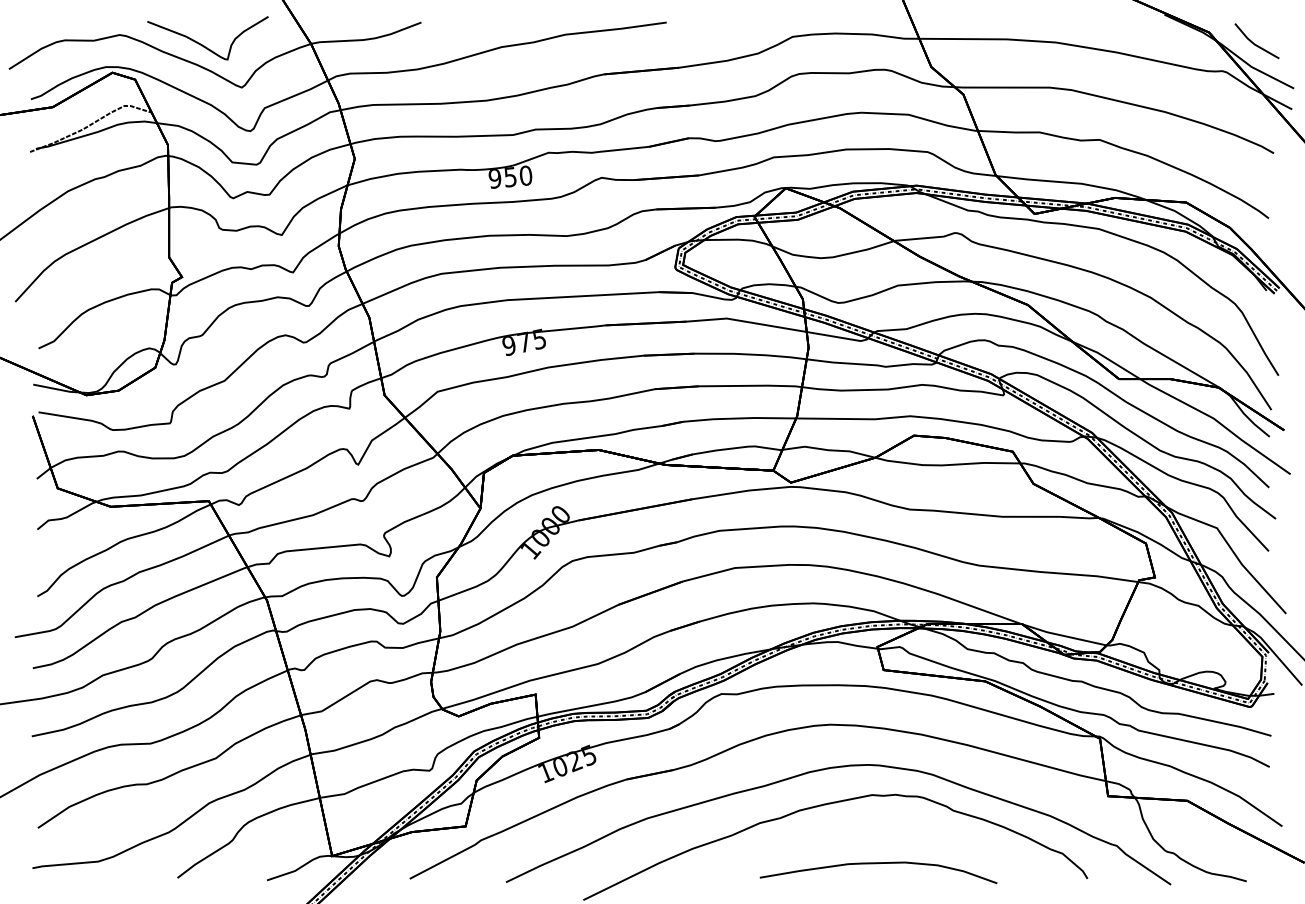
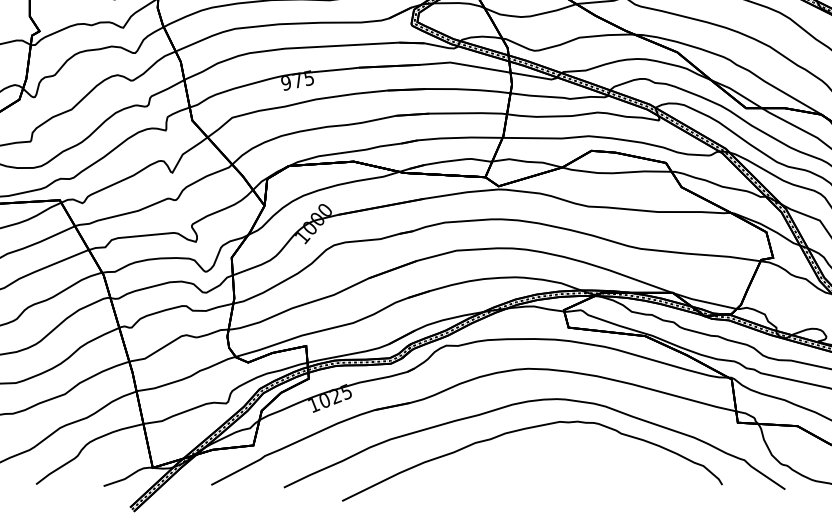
curve: (877, 864) -> (563, 474), removed

